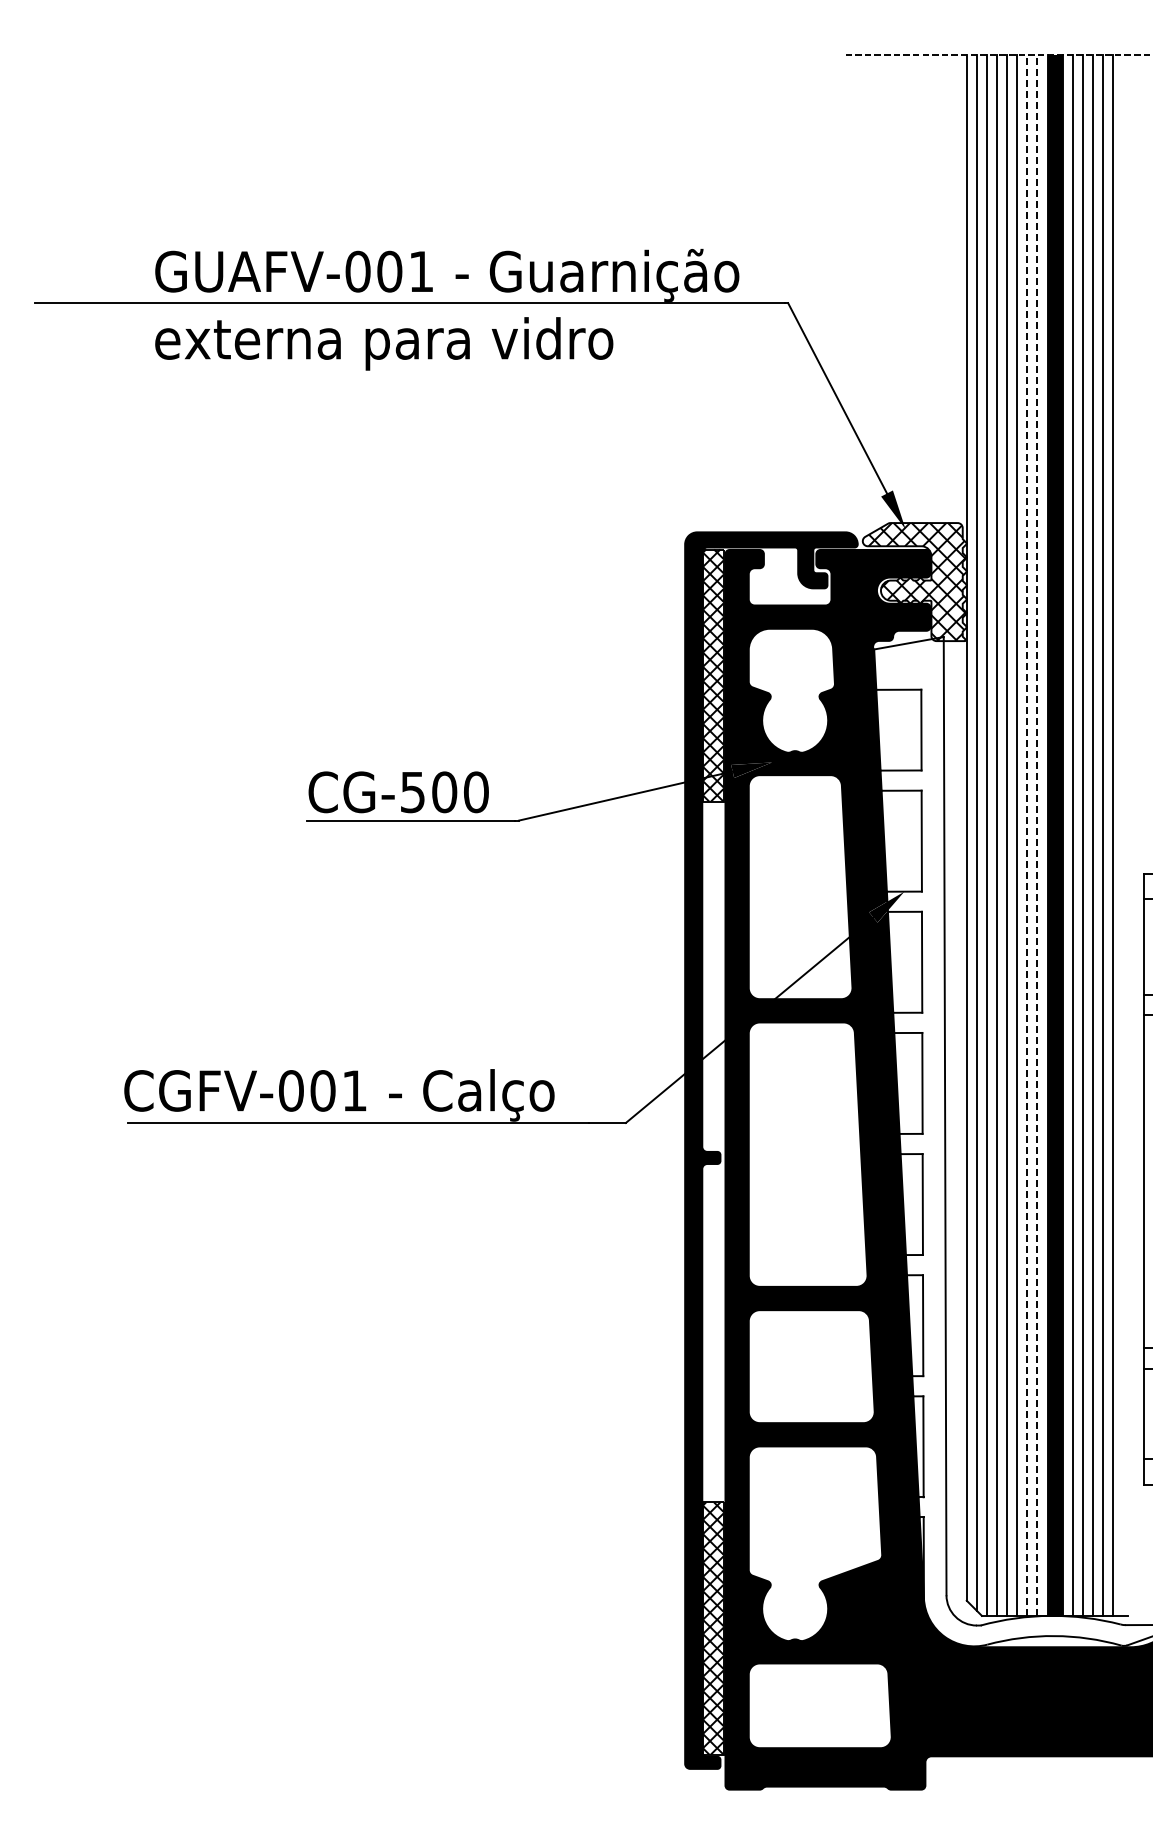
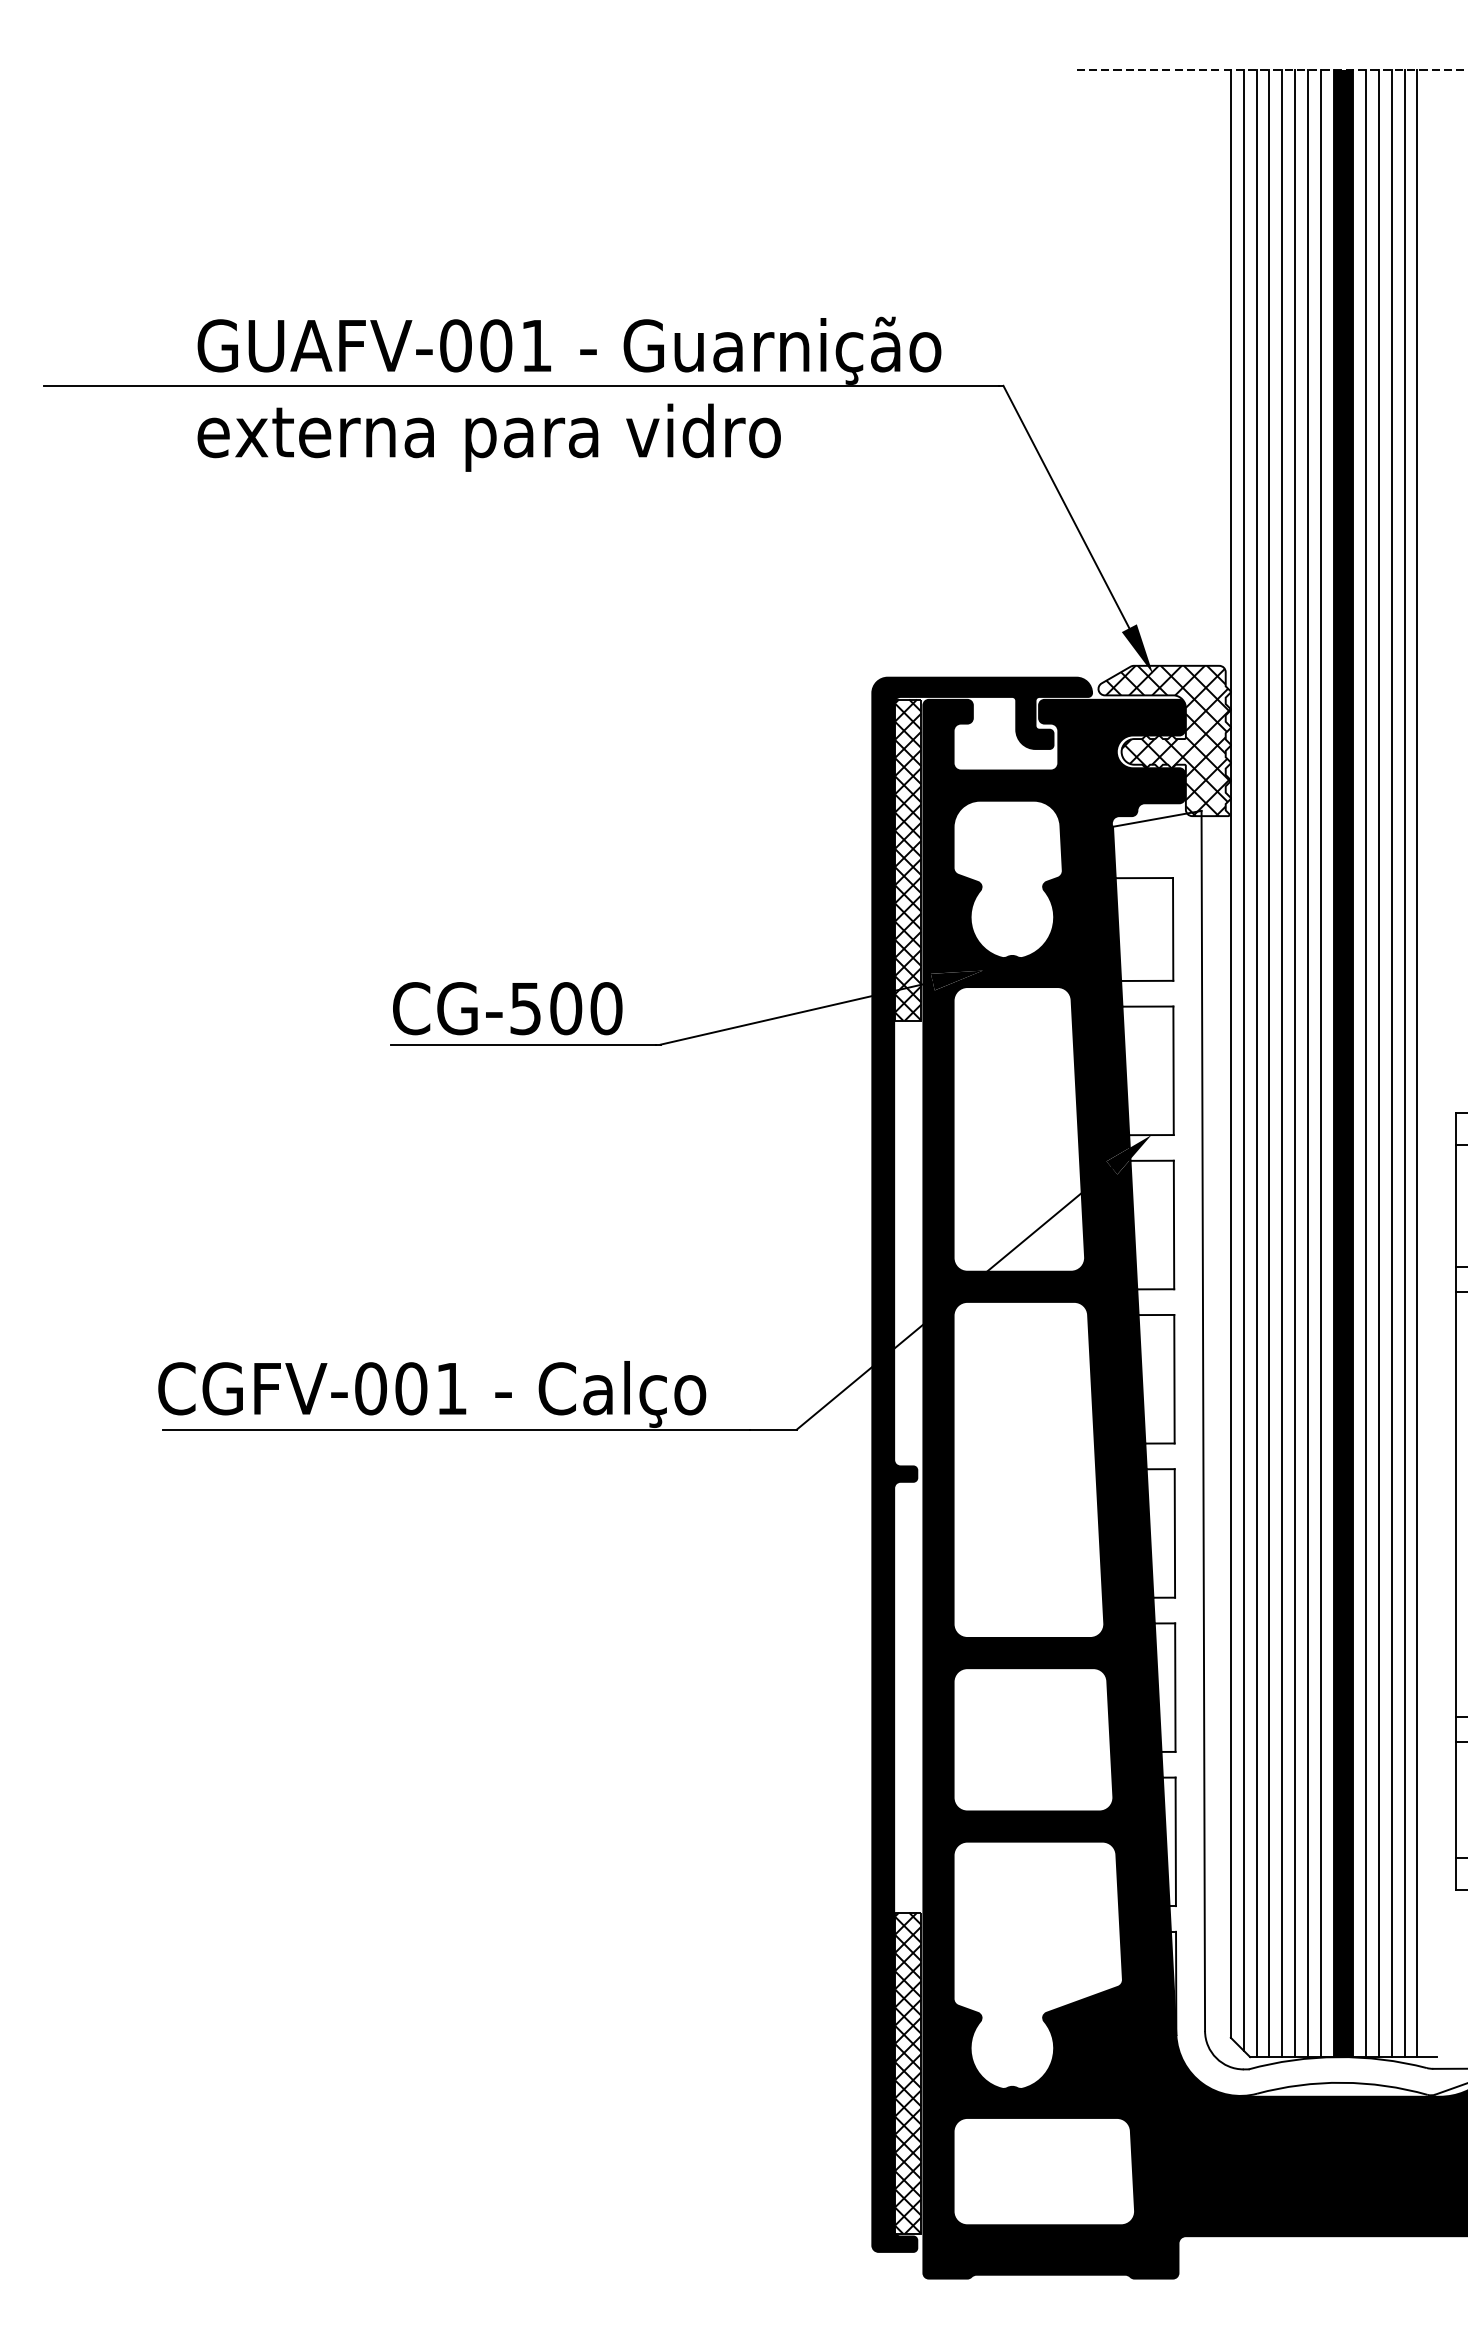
line: (1027, 835) -> (1308, 1063), dashed -> solid
line: (1037, 835) -> (1320, 1063), dashed -> solid

